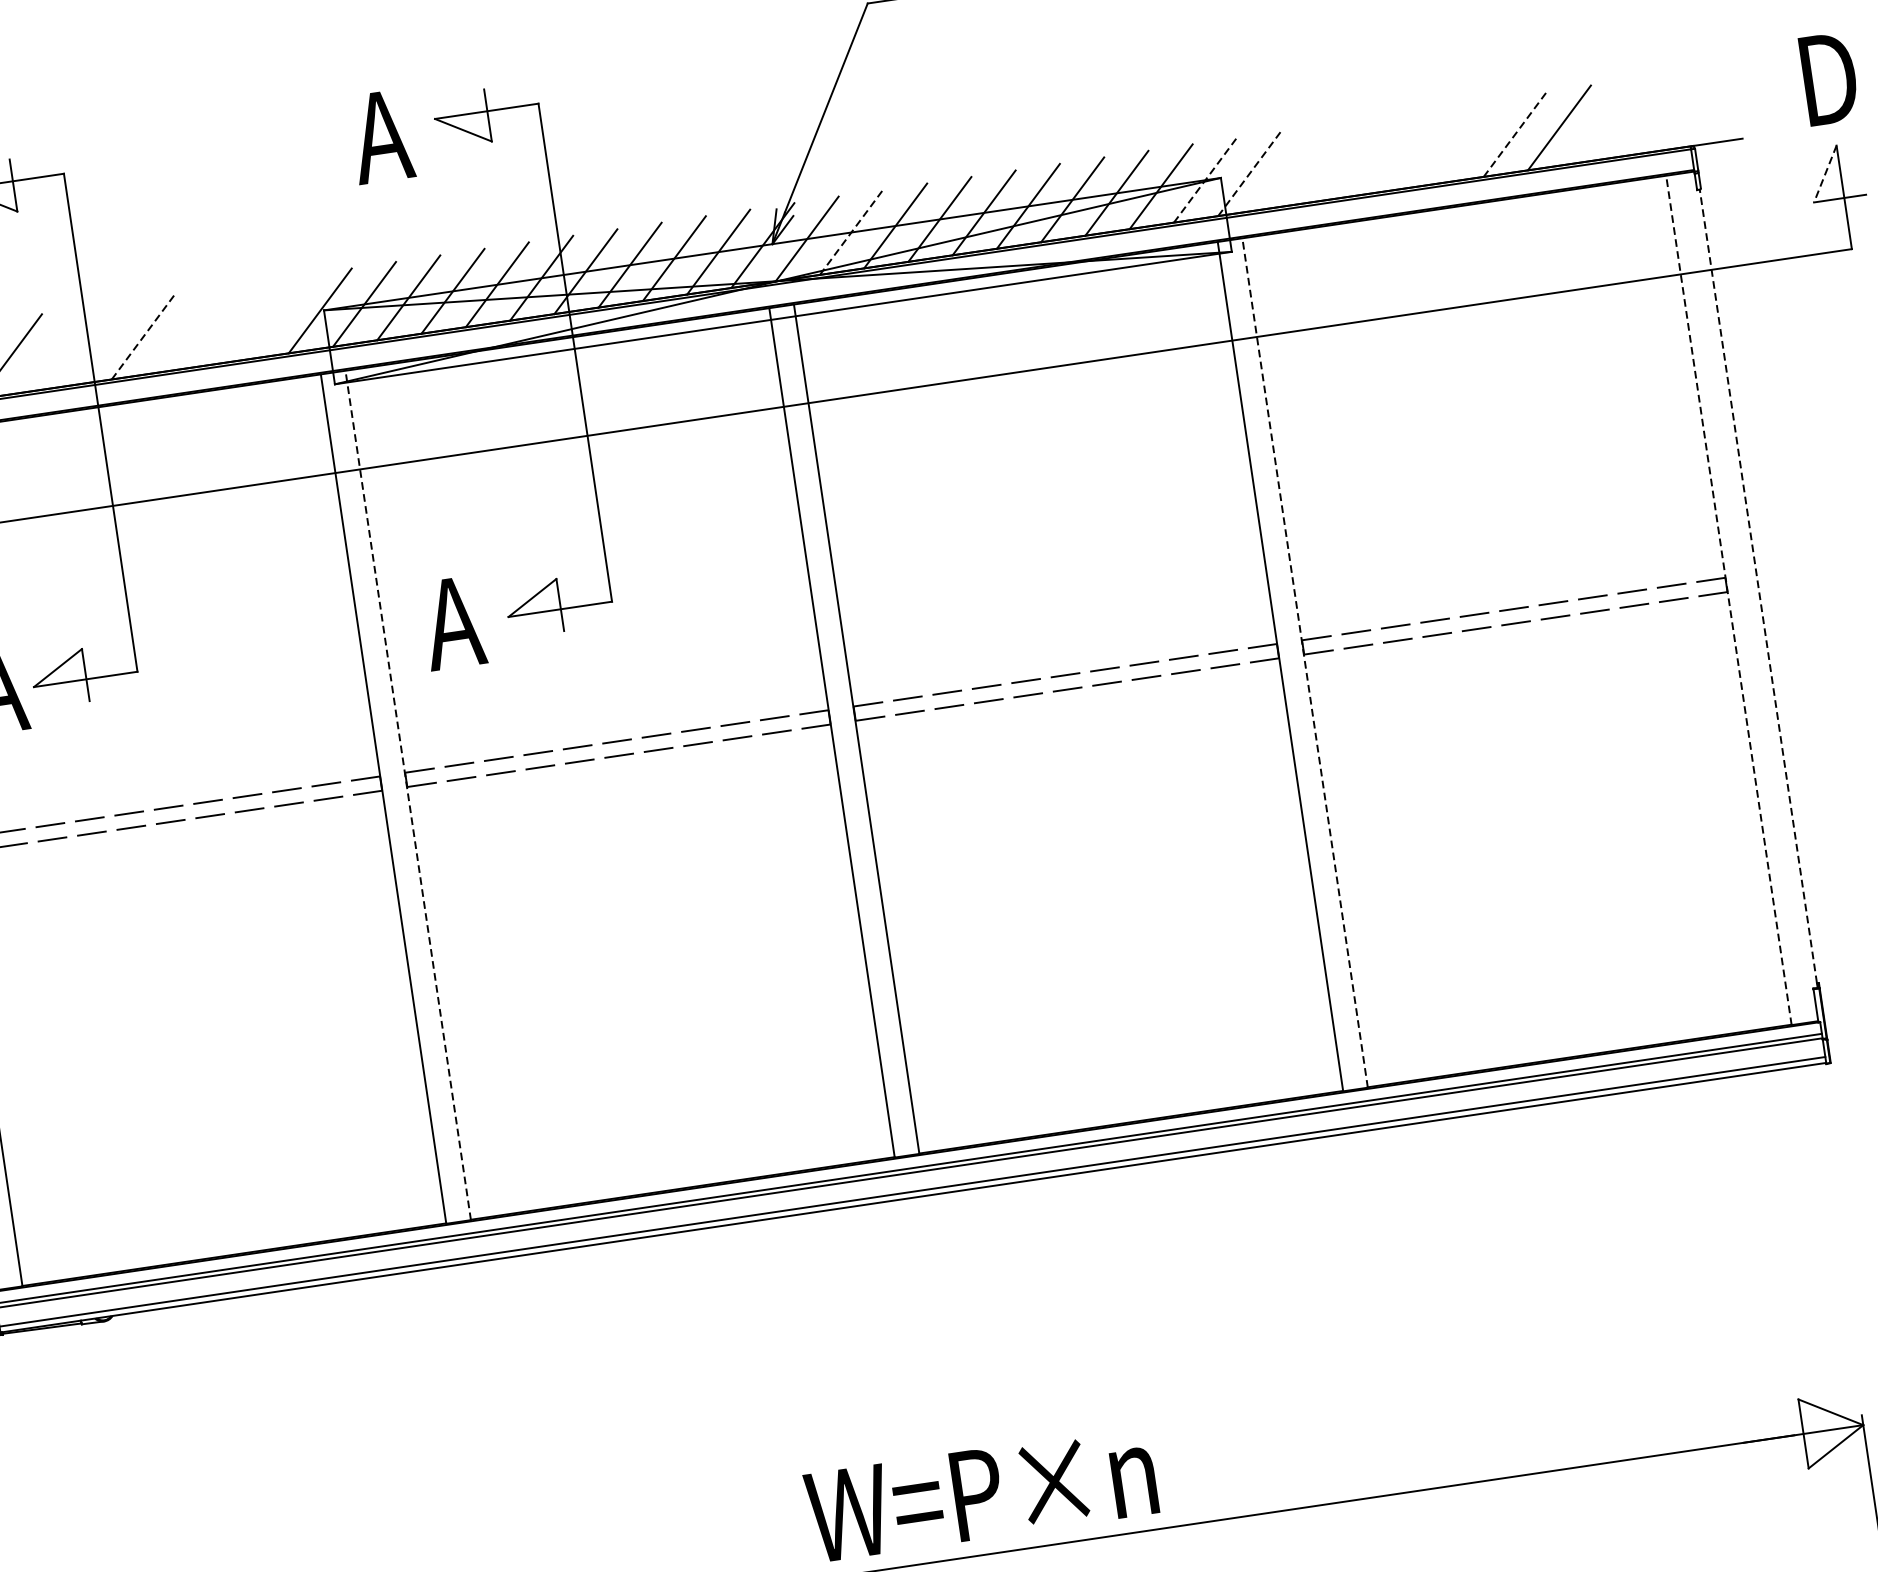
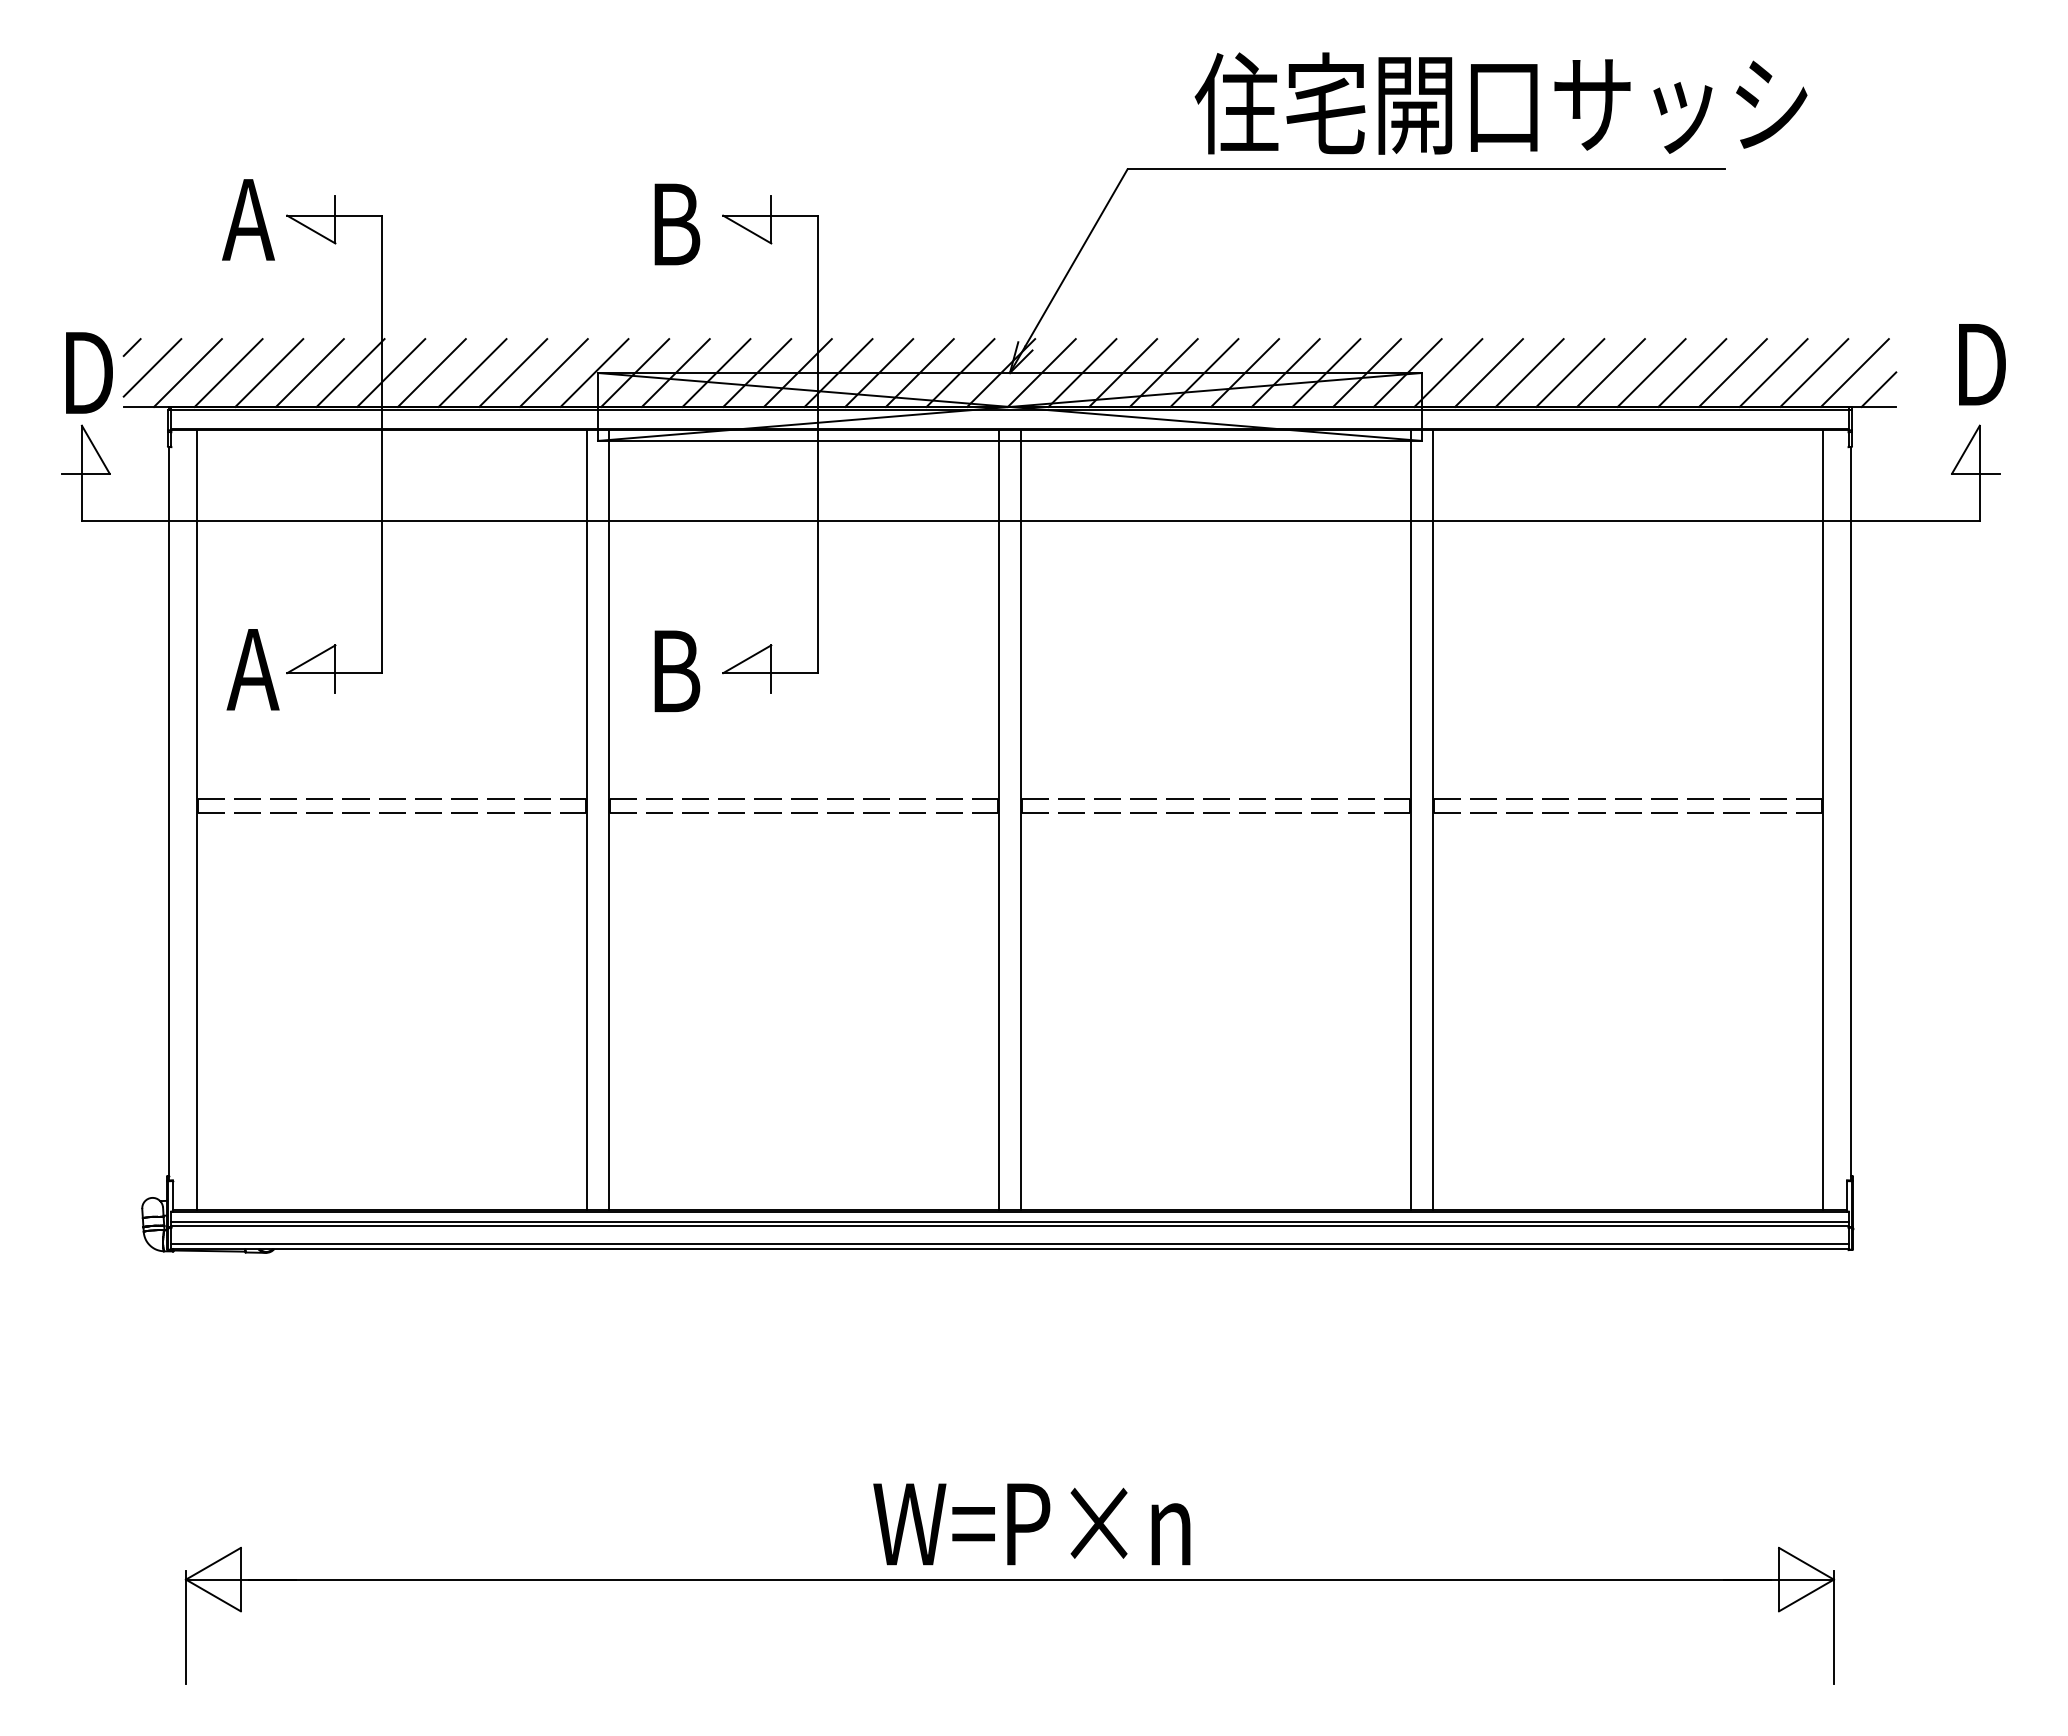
line: (1691, 107) -> (1854, 372), added
line: (1648, 114) -> (1814, 372), added
line: (1603, 120) -> (1773, 372), added
line: (1720, 122) -> (1878, 389), added
line: (1515, 133) -> (1692, 372), dashed -> solid
text: (382, 136) -> (673, 224), A -> B
line: (1470, 140) -> (1651, 372), added
line: (1426, 147) -> (1610, 372), added
line: (1382, 153) -> (1570, 372), added
line: (1337, 160) -> (1529, 372), added
line: (1294, 166) -> (1489, 372), added
line: (1249, 173) -> (1448, 372), dashed -> solid
line: (1824, 173) -> (1965, 449), dashed -> solid
line: (1206, 179) -> (1408, 372), dashed -> solid
line: (851, 231) -> (1082, 372), dashed -> solid
line: (275, 316) -> (553, 372), added
line: (231, 323) -> (513, 372), added
line: (187, 330) -> (472, 372), added
line: (143, 336) -> (432, 372), dashed -> solid
line: (99, 343) -> (391, 372), added
line: (54, 349) -> (350, 372), added
line: (1757, 586) -> (1850, 811), dashed -> solid
line: (1728, 599) -> (1822, 819), dashed -> solid
text: (454, 623) -> (673, 671), A -> B
line: (1305, 662) -> (1433, 819), dashed -> solid
line: (408, 794) -> (609, 819), dashed -> solid

